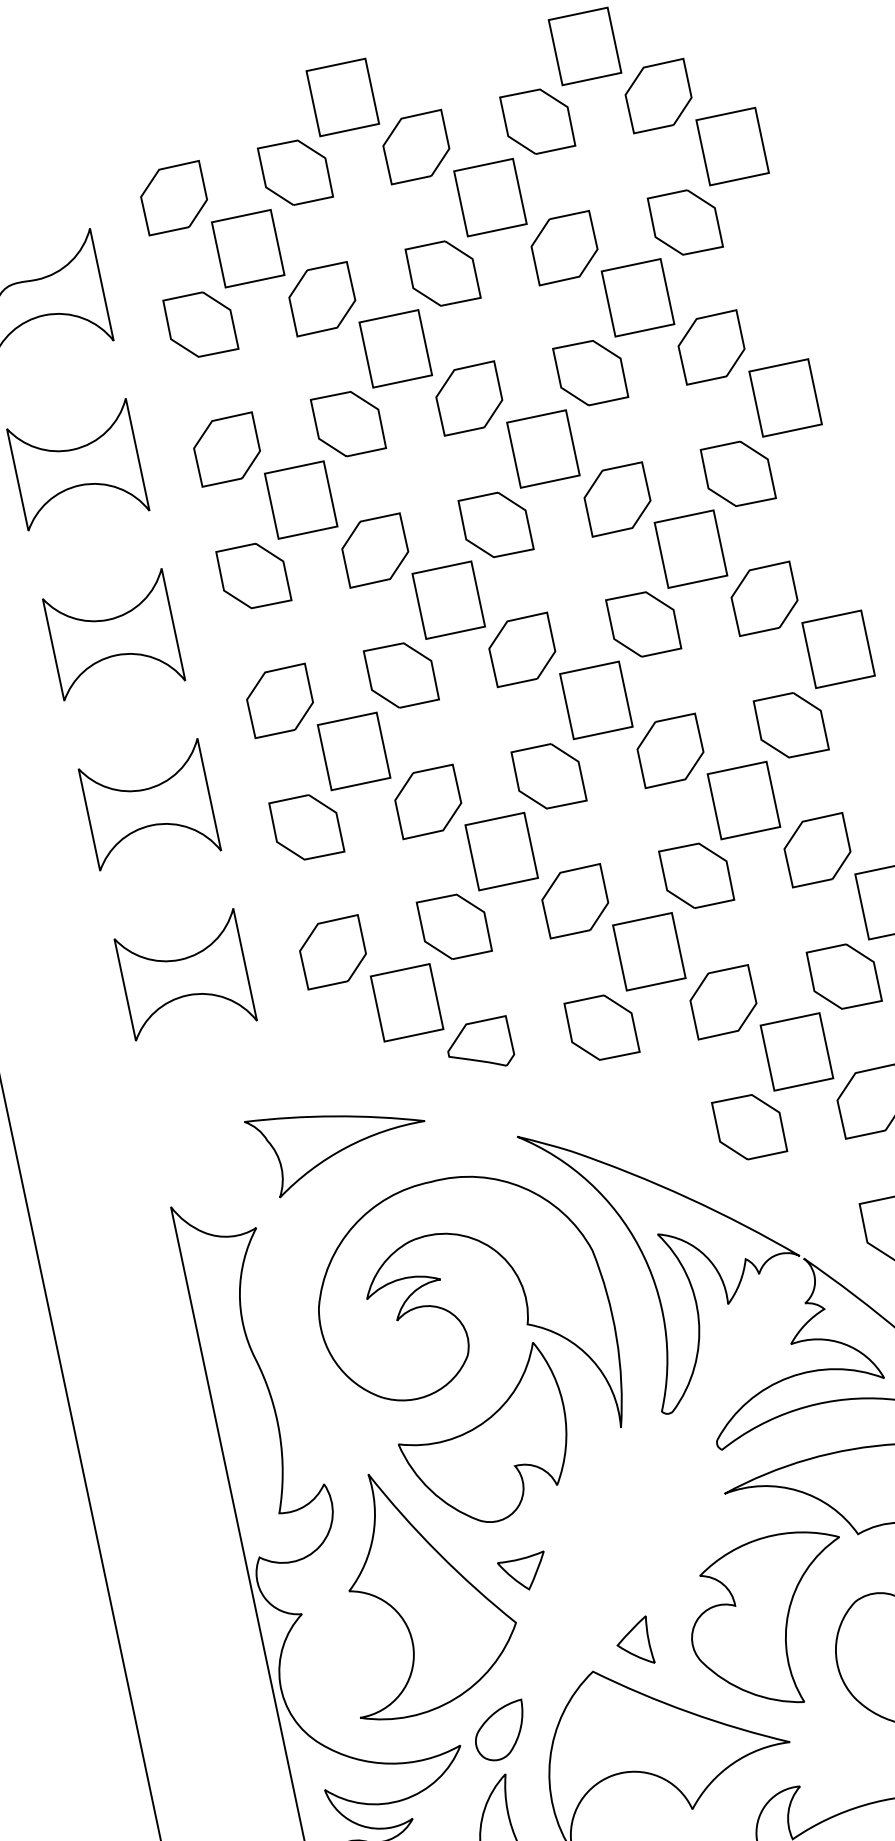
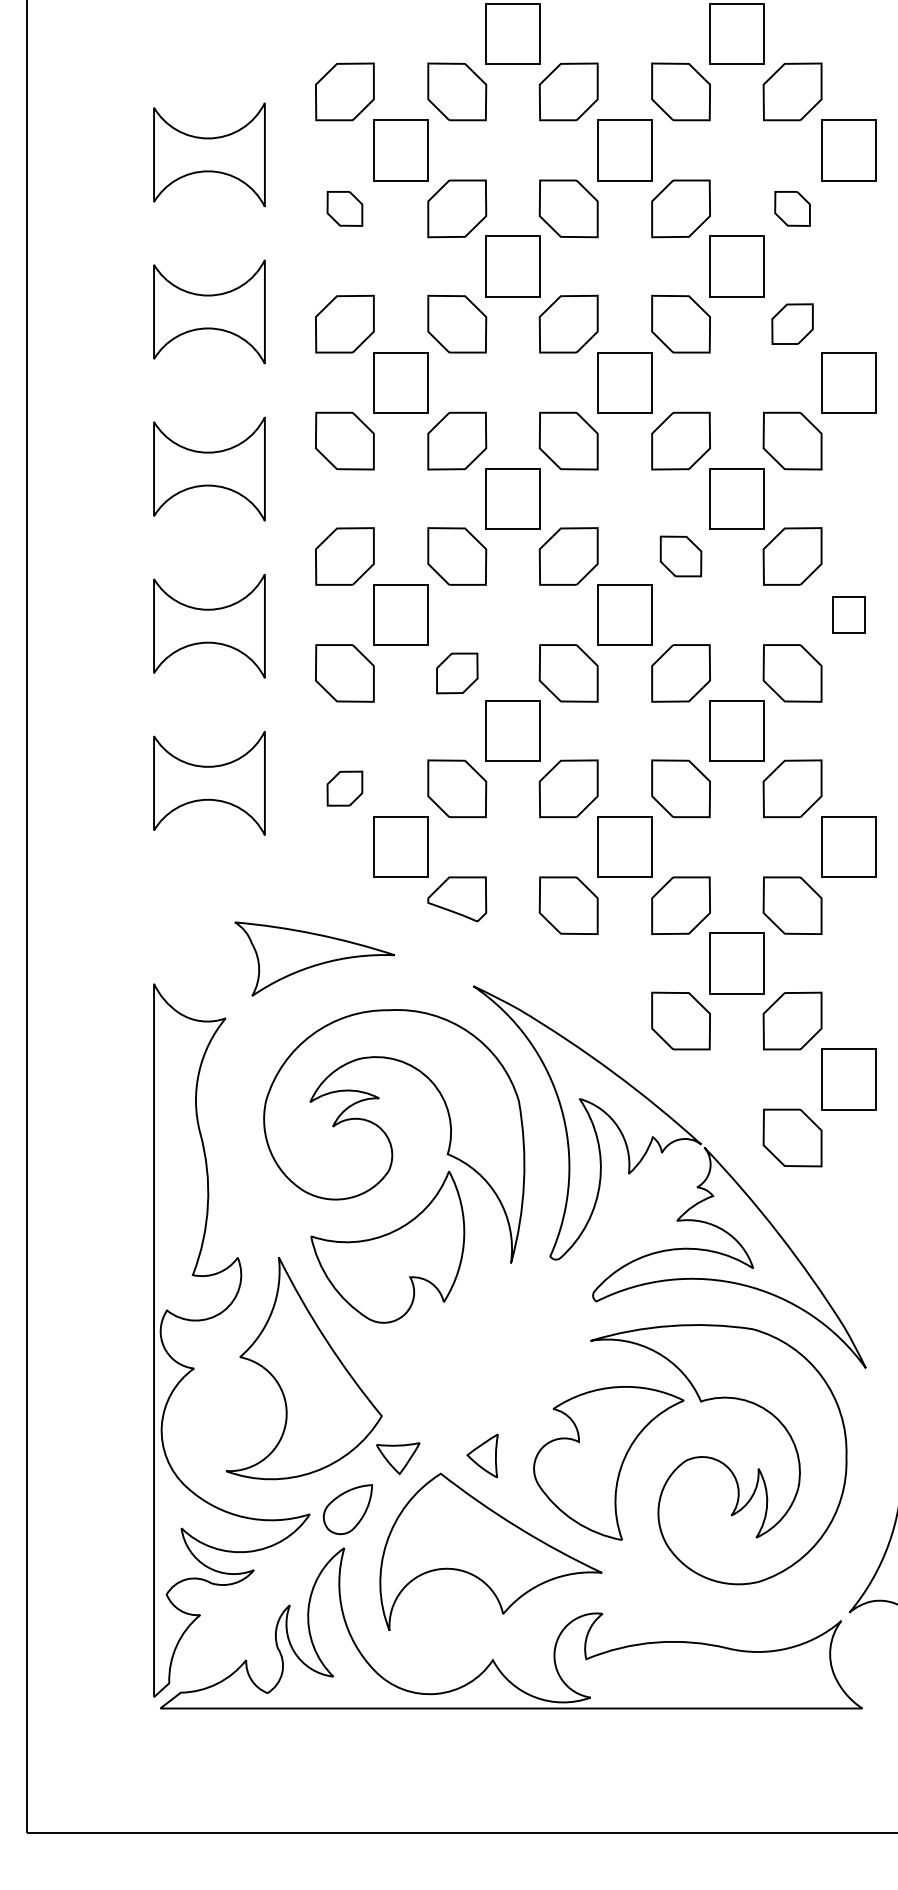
part: (685, 222) -> (792, 208), size x0.6
part: (200, 324) -> (344, 208), size x0.6
part: (711, 346) -> (792, 323), size x0.7
part: (643, 624) -> (680, 556), size x0.7
part: (838, 648) -> (848, 614), size x0.6
part: (428, 801) -> (457, 673), size x0.7
part: (332, 952) -> (344, 788), size x0.6
part: (524, 1572) -> (398, 1458), moved

